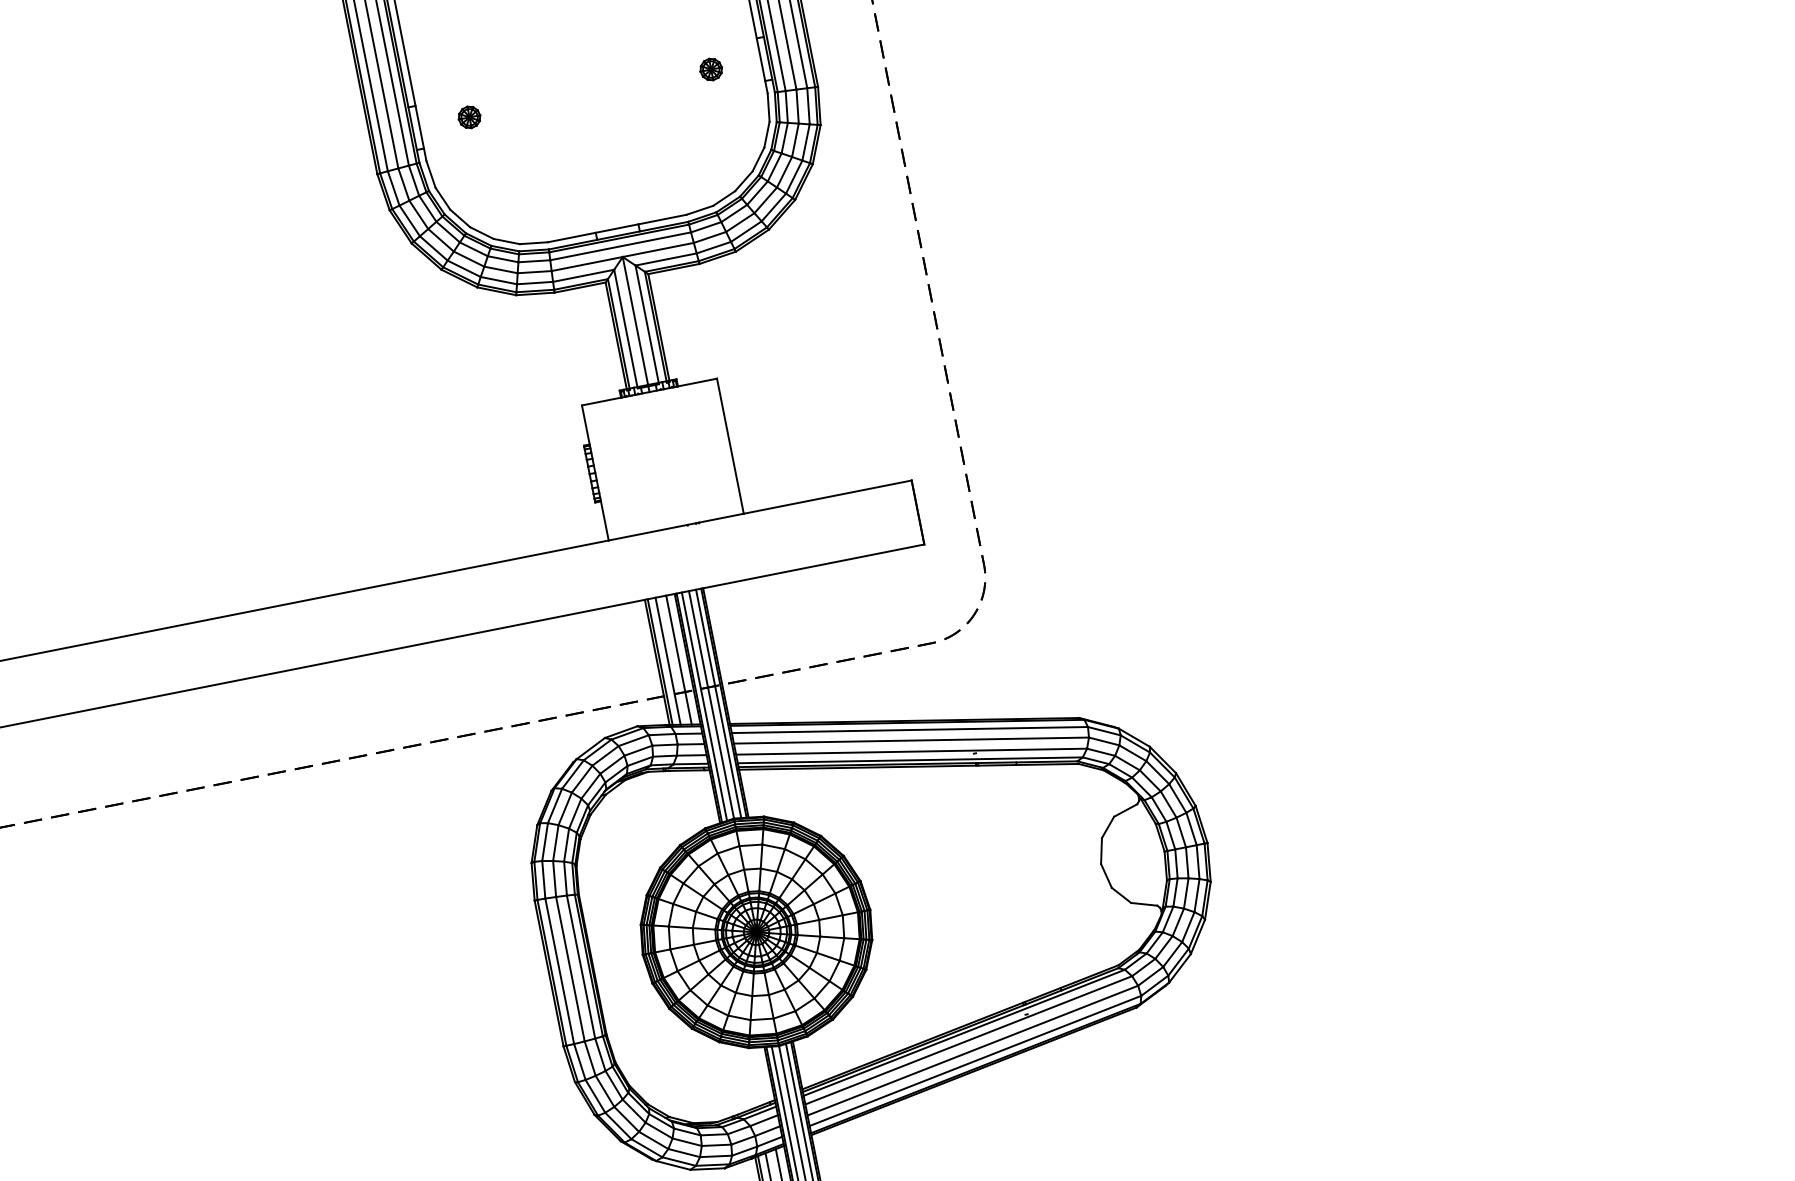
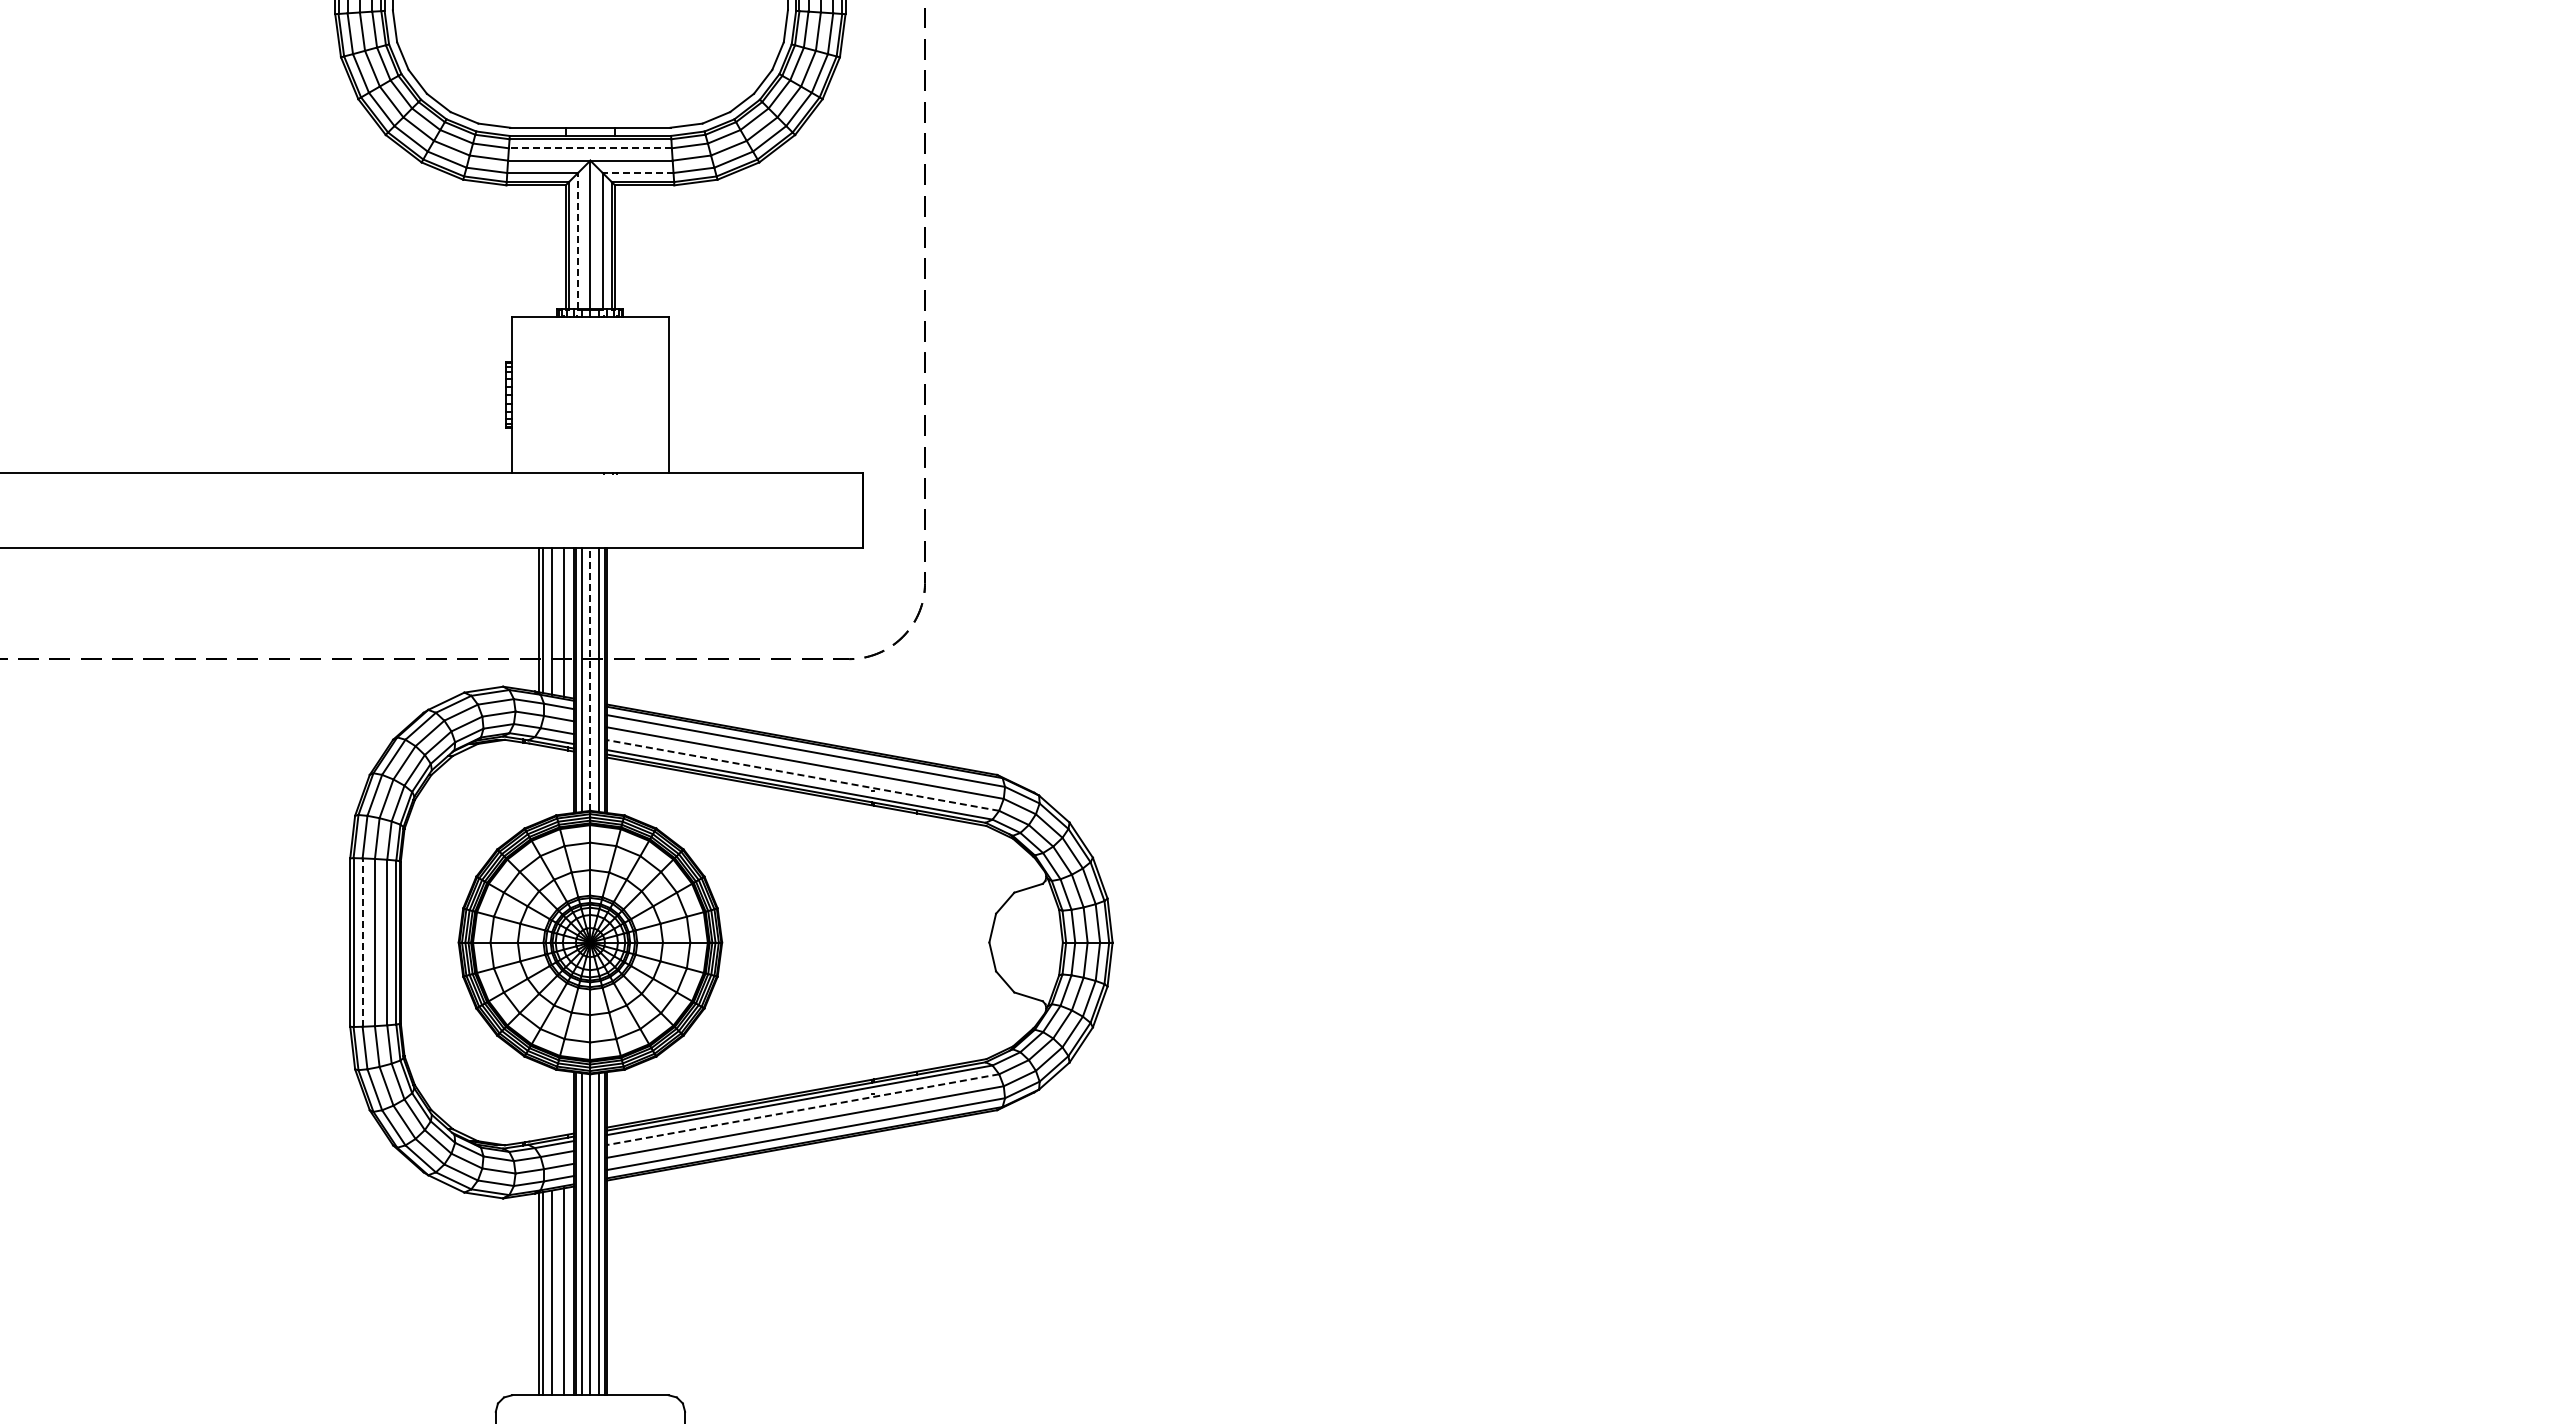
line: (619, 246) -> (589, 148), solid -> dashed
line: (665, 260) -> (637, 173), solid -> dashed
line: (626, 327) -> (578, 240), solid -> dashed
line: (711, 705) -> (590, 679), solid -> dashed
line: (911, 751) -> (802, 775), solid -> dashed
line: (559, 971) -> (362, 942), solid -> dashed
line: (968, 1040) -> (802, 1109), solid -> dashed

